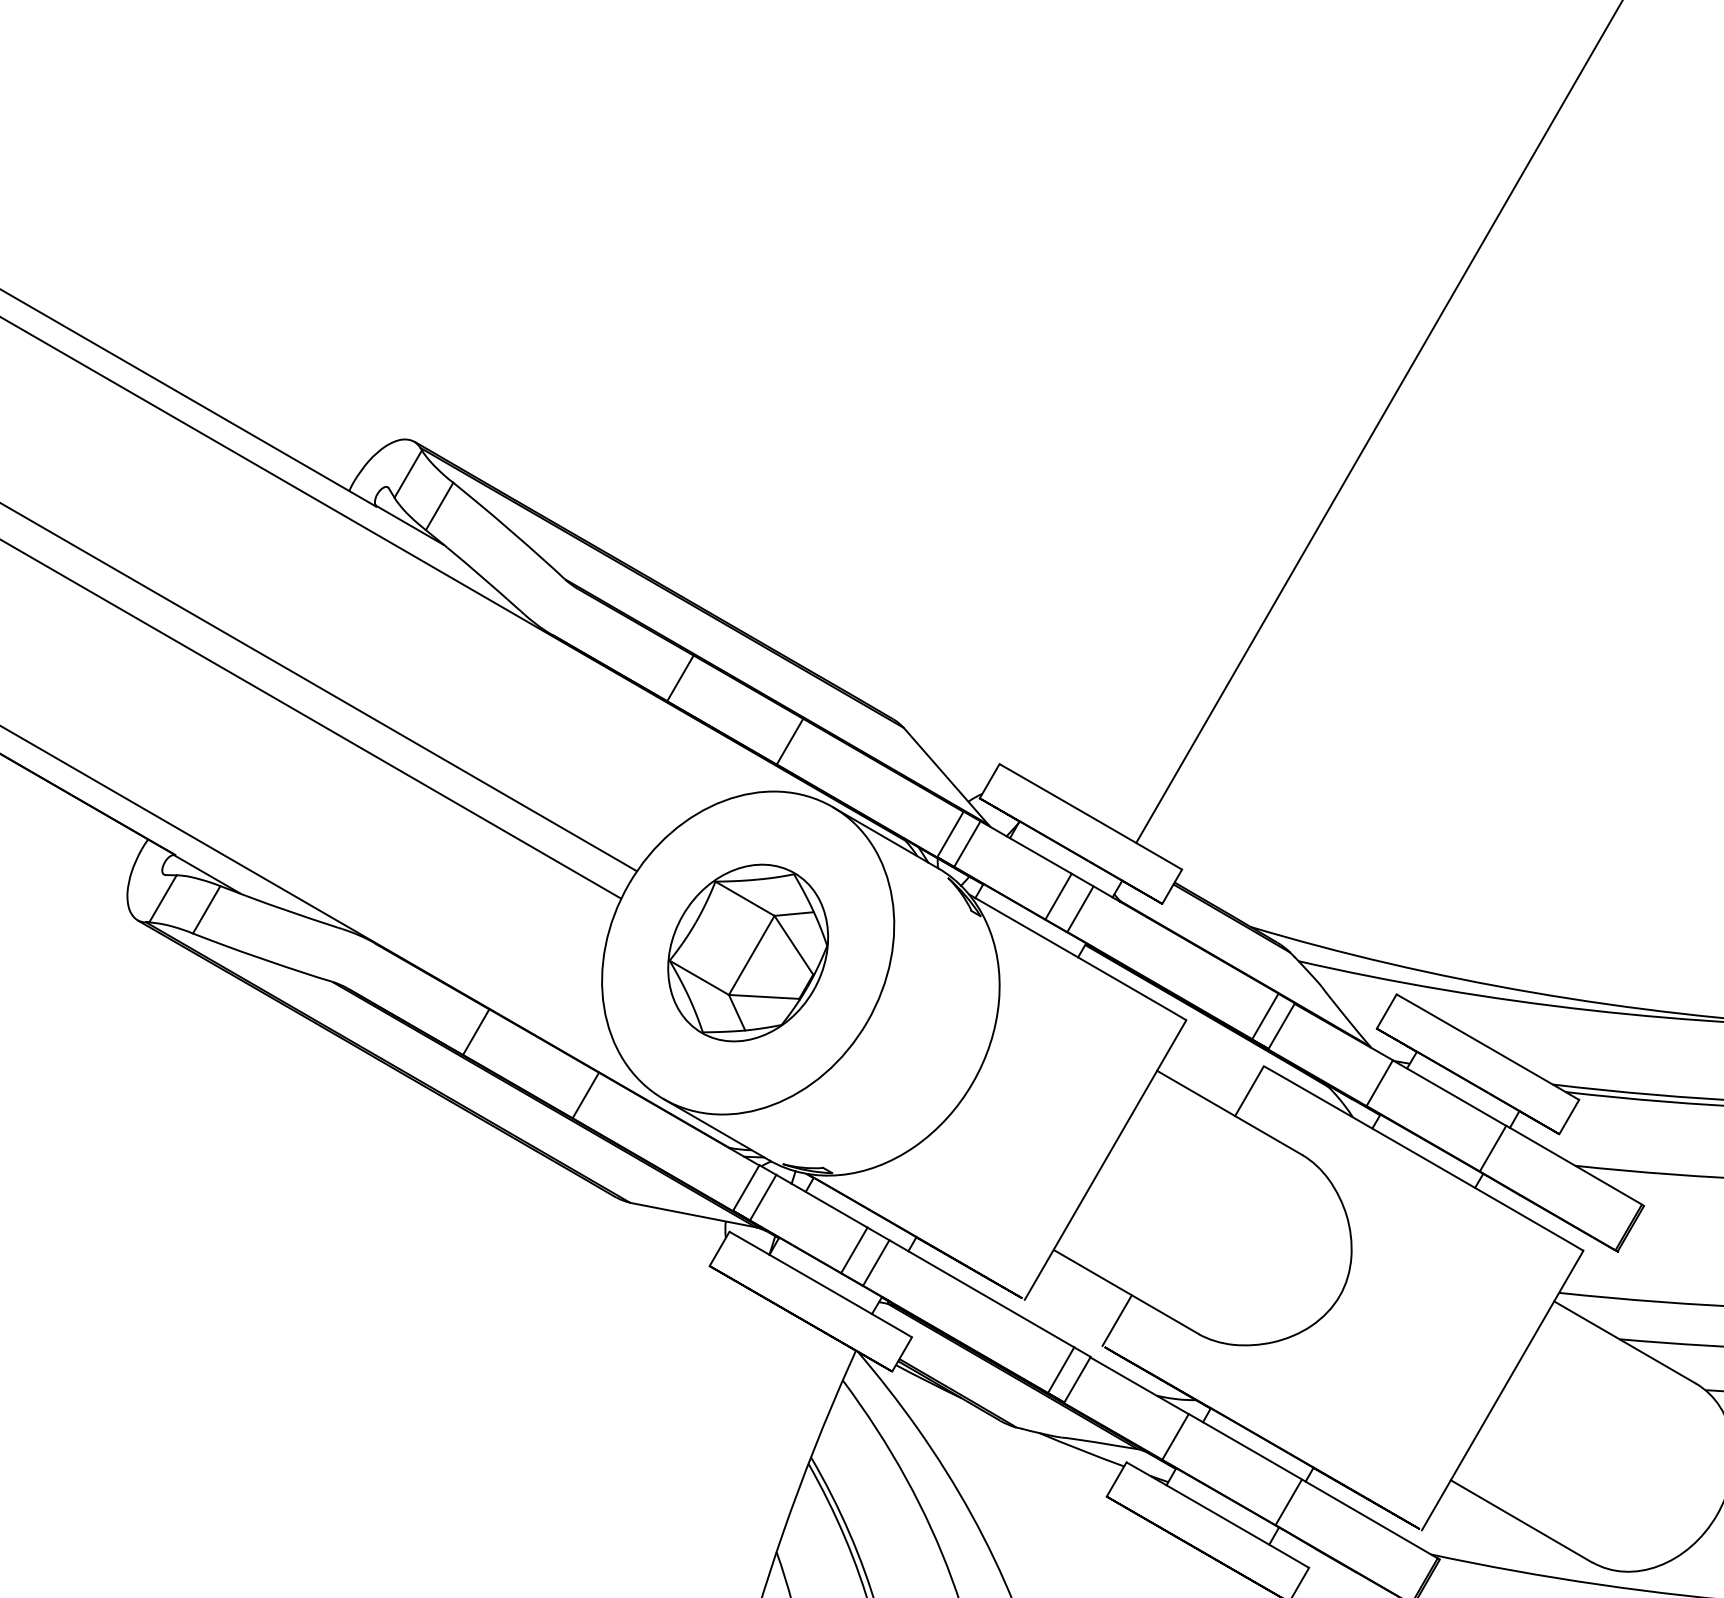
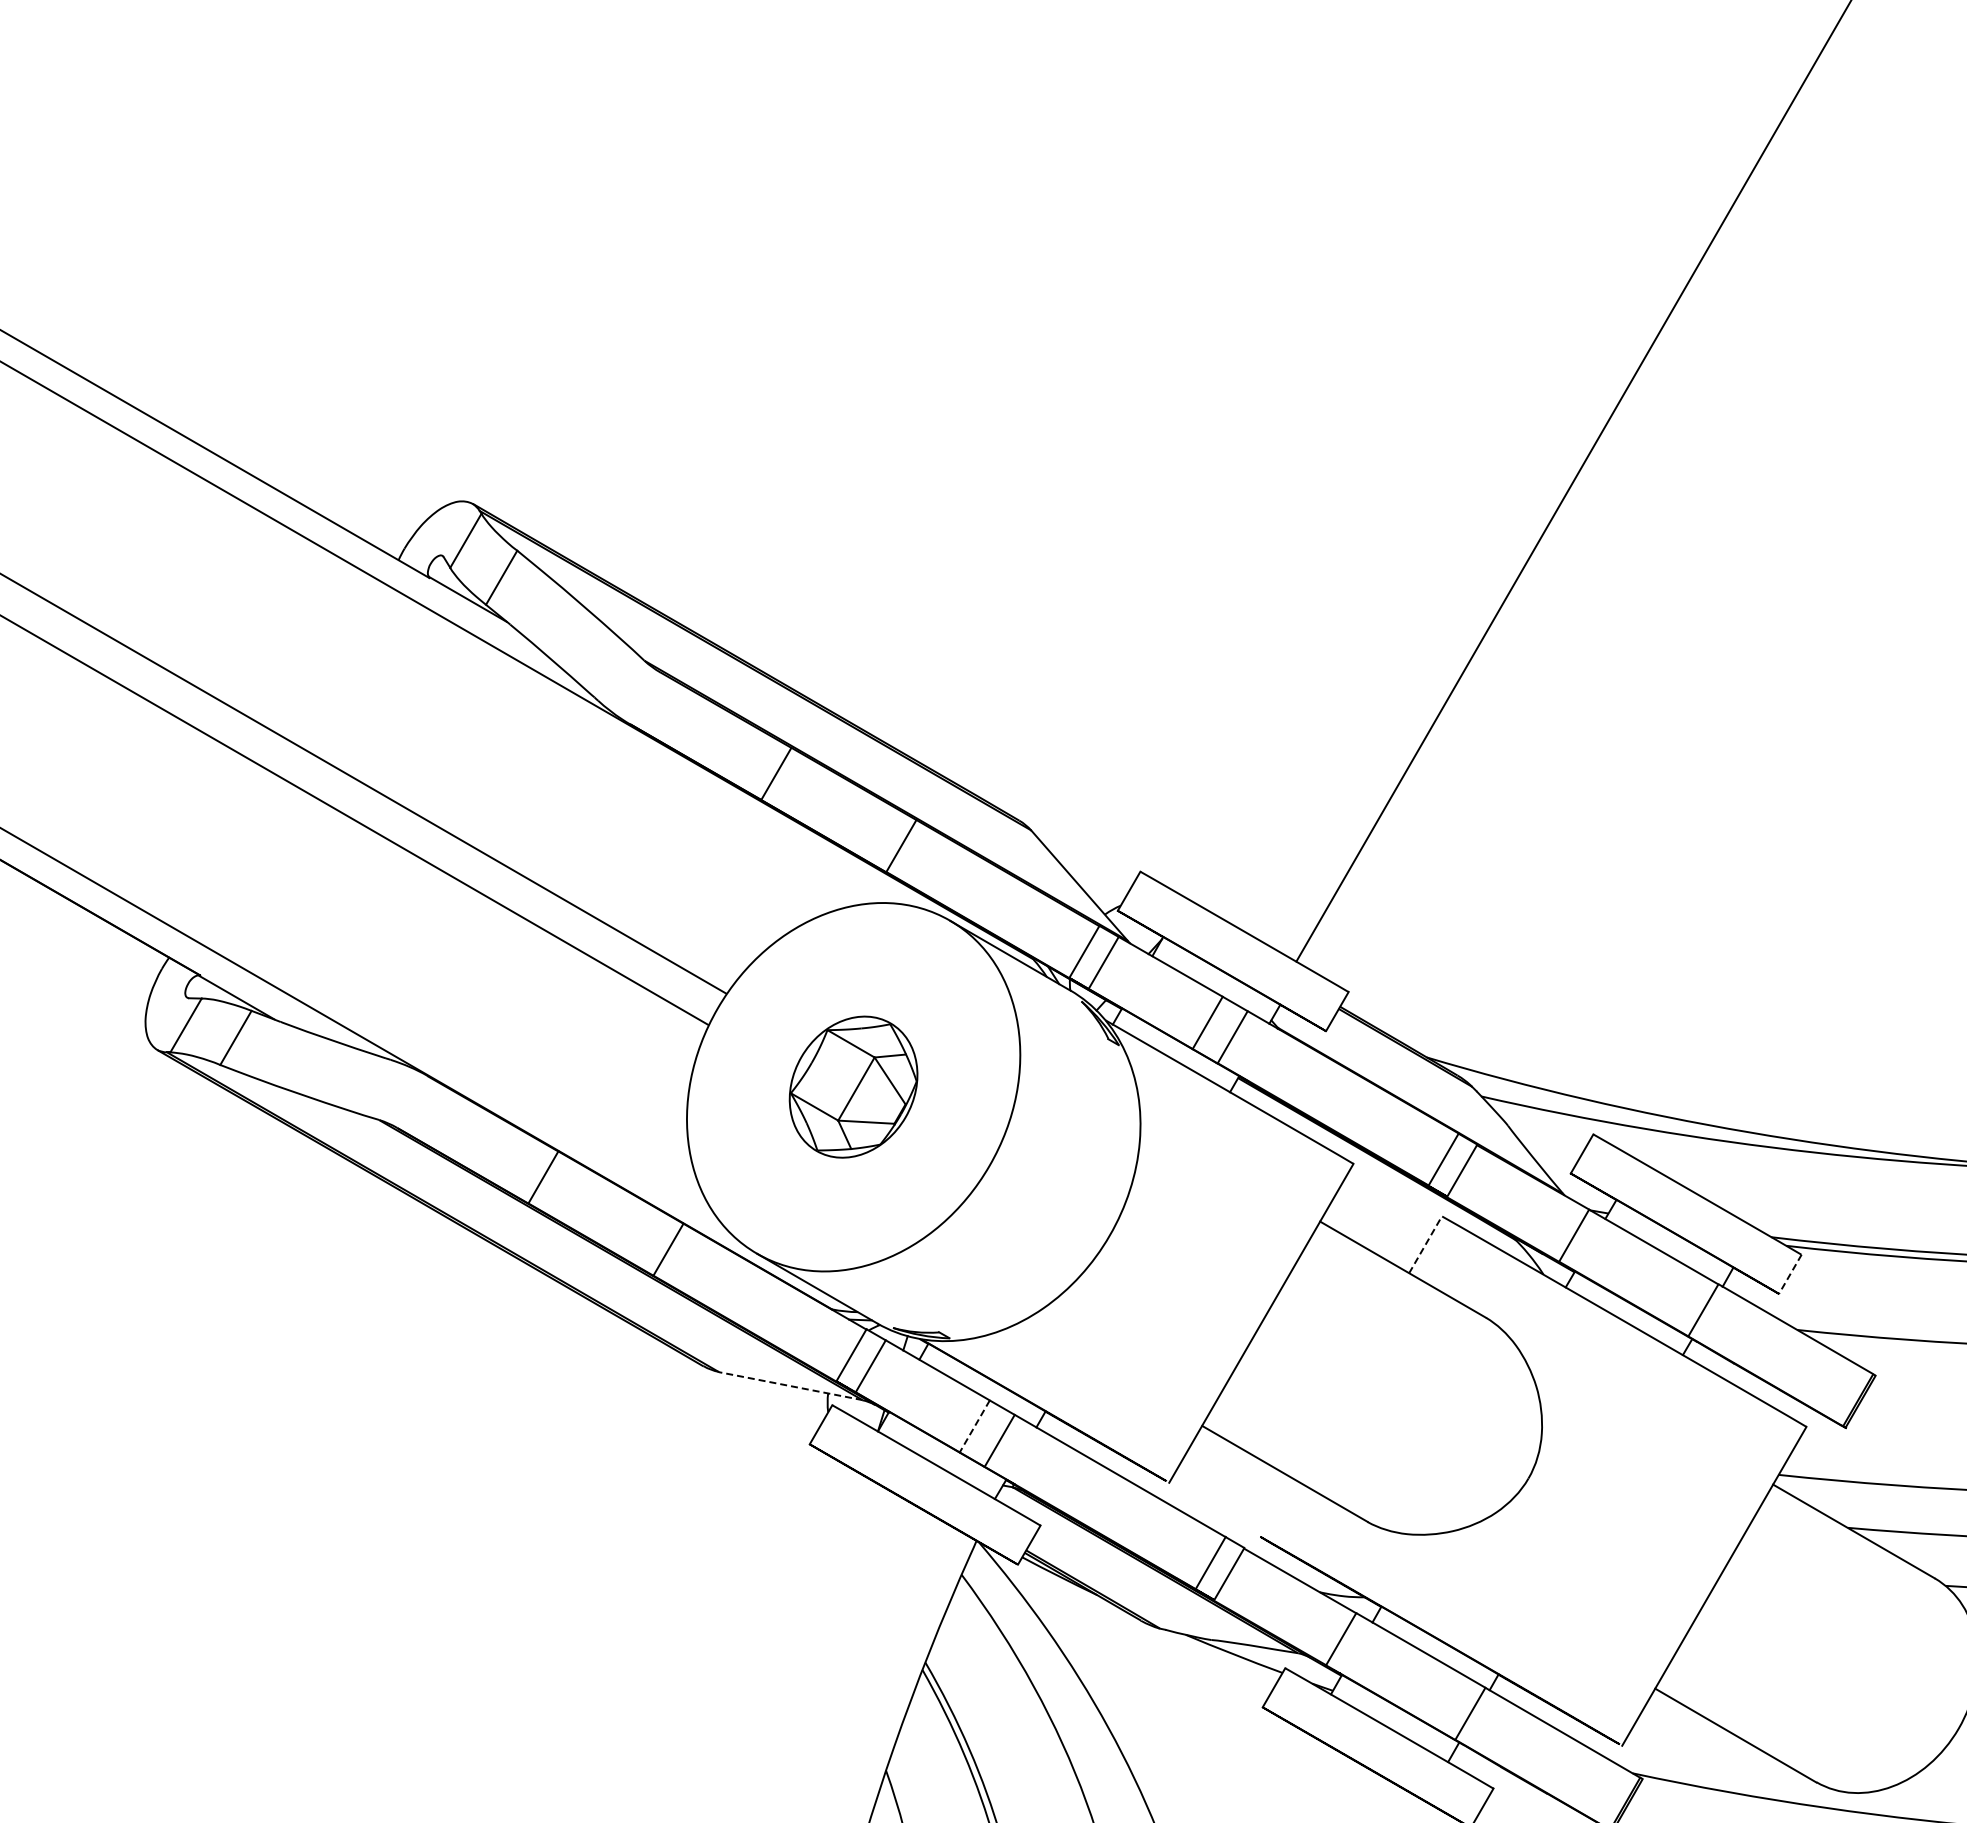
part: (748, 952) -> (853, 1086), size x0.7
line: (1249, 1090) -> (1425, 1244), solid -> dashed
line: (1569, 1117) -> (1790, 1274), solid -> dashed
line: (692, 1215) -> (790, 1386), solid -> dashed
line: (854, 1250) -> (974, 1426), solid -> dashed
line: (1117, 1320) -> (1274, 1506), removed

